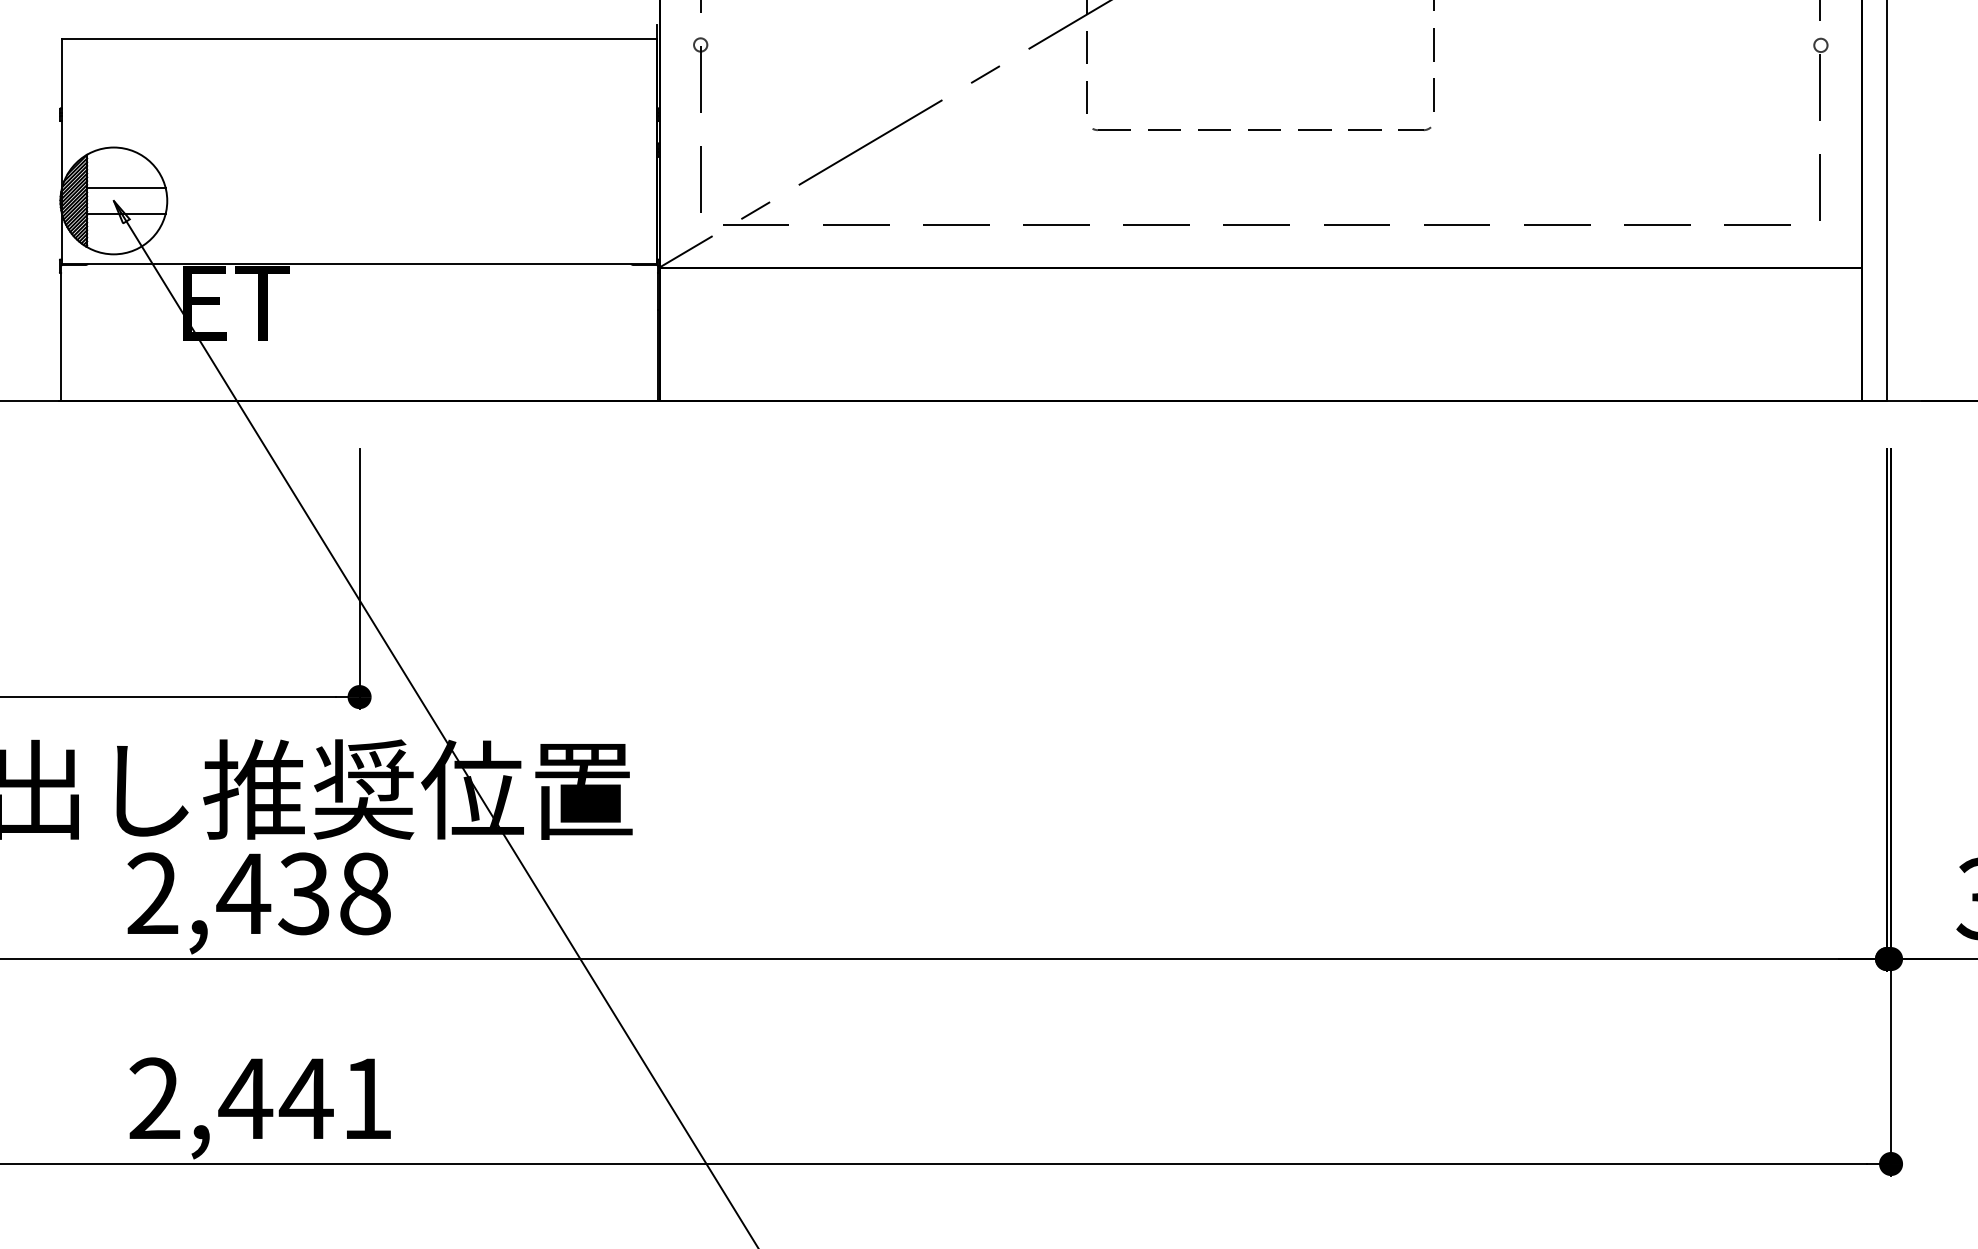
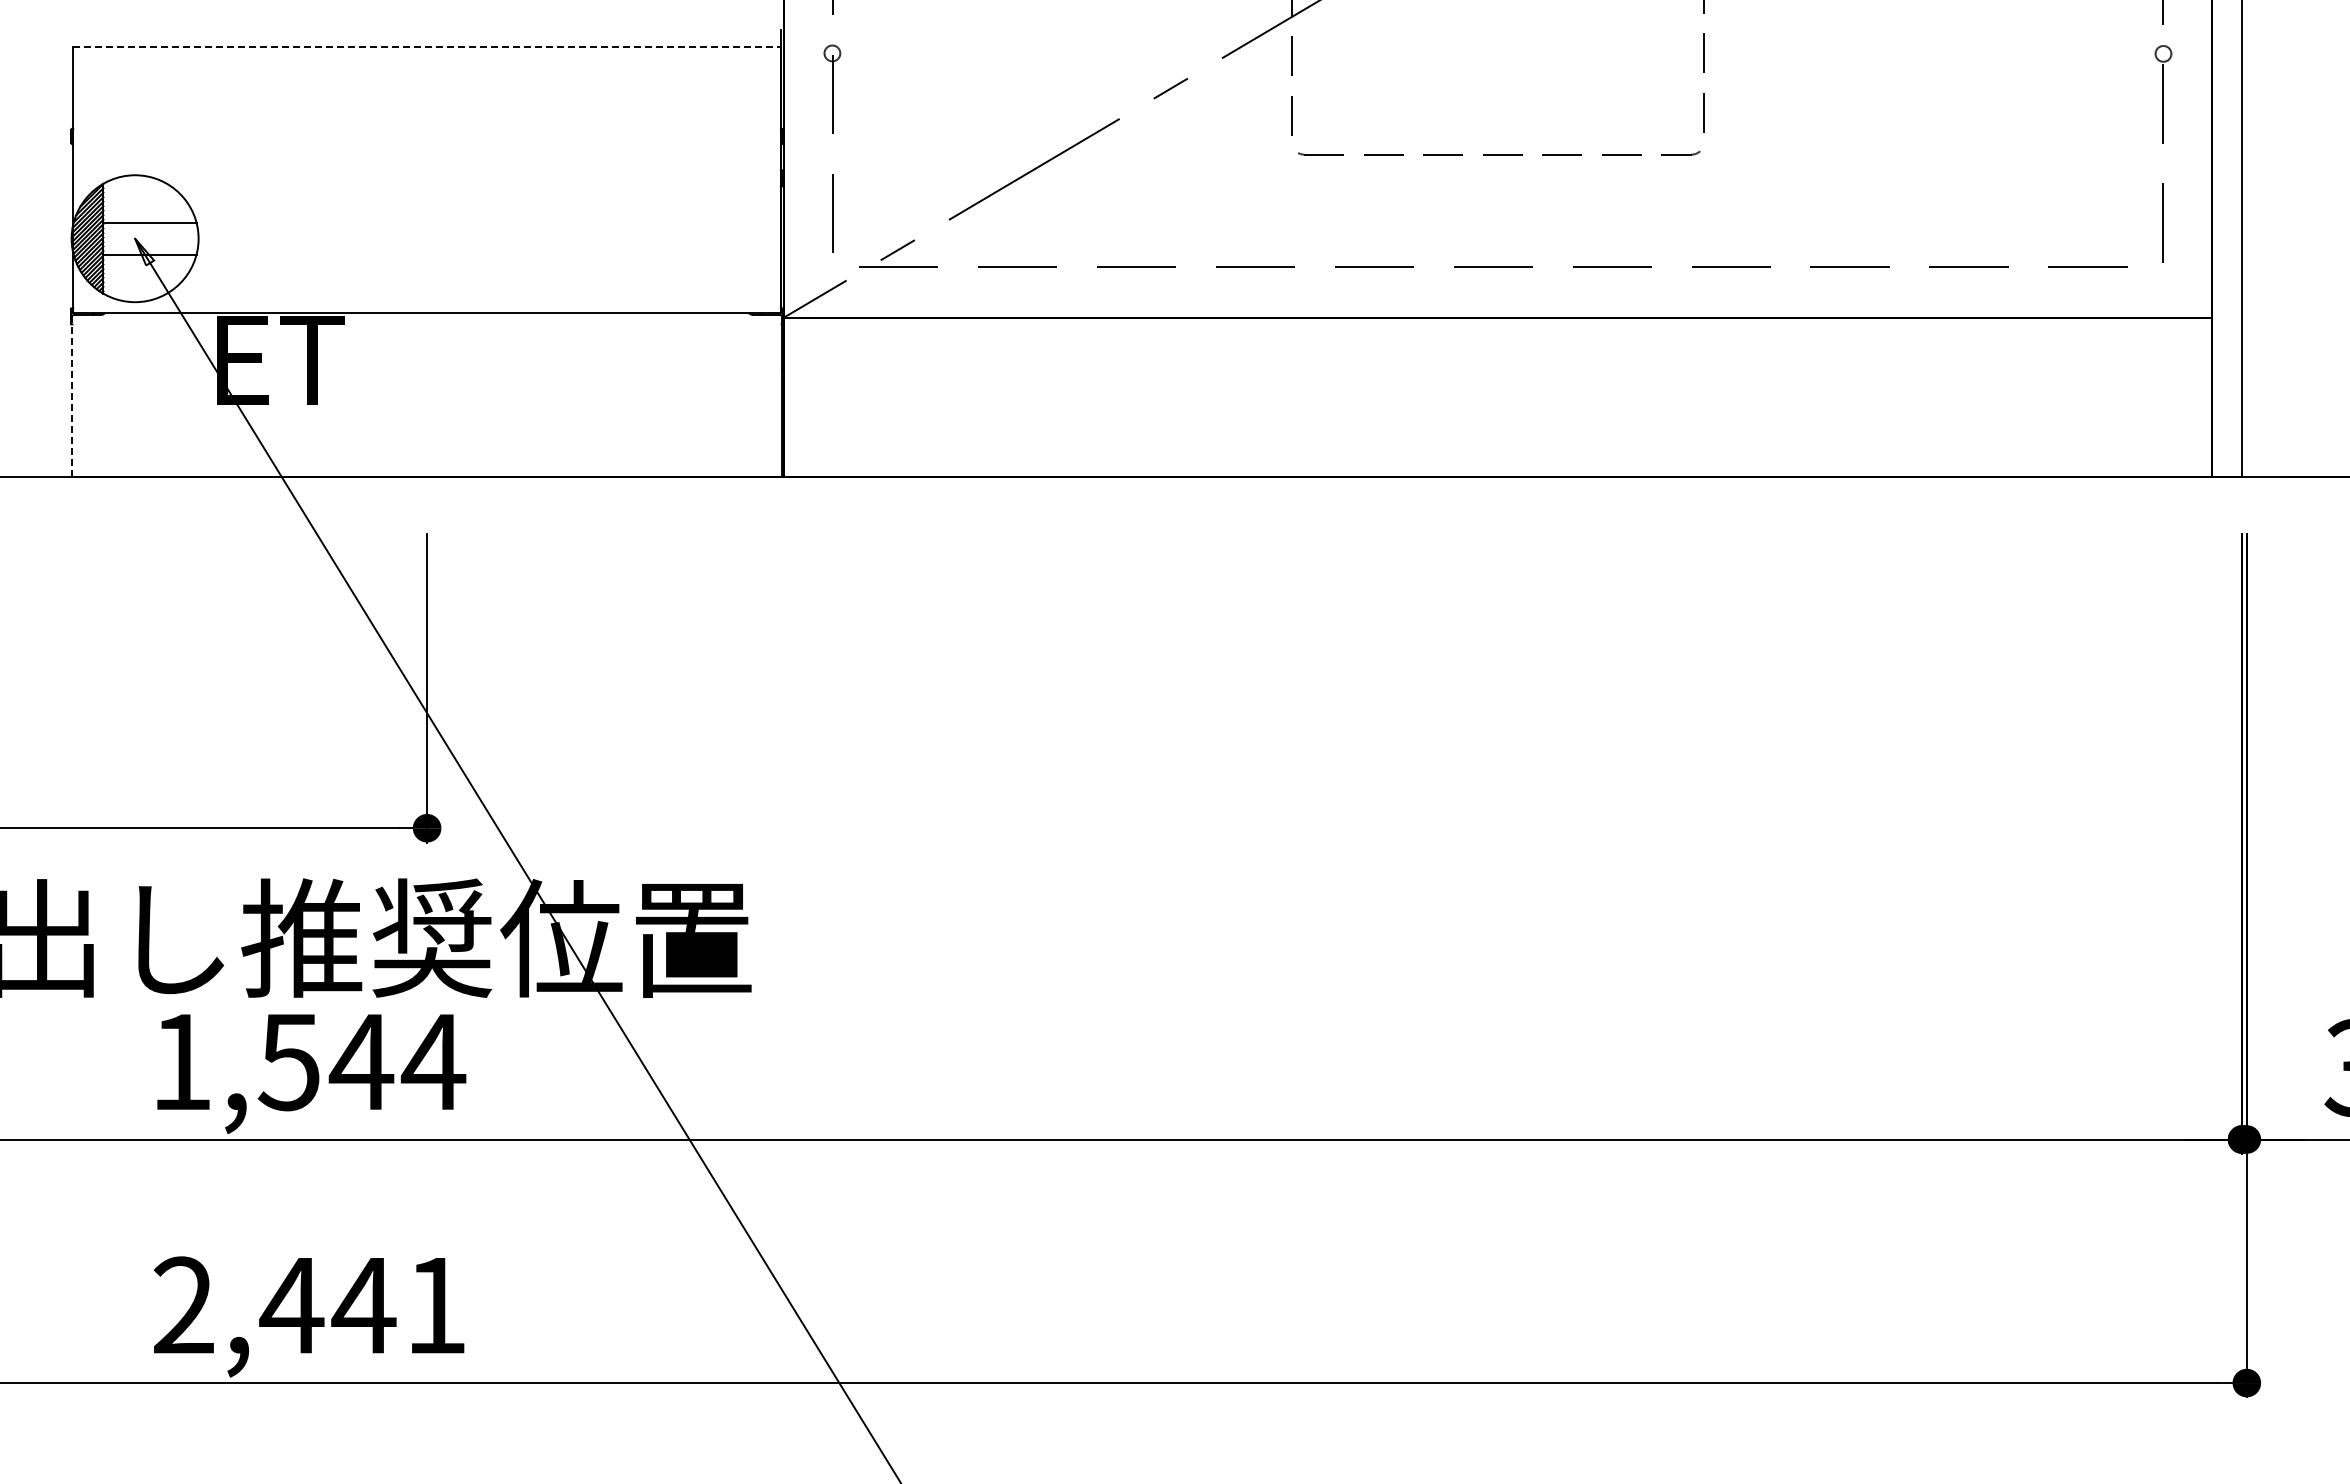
line: (359, 39) -> (427, 46), solid -> dashed
line: (61, 334) -> (72, 397), solid -> dashed
text: (259, 893) -> (308, 1061), 2,438 -> 1,544

